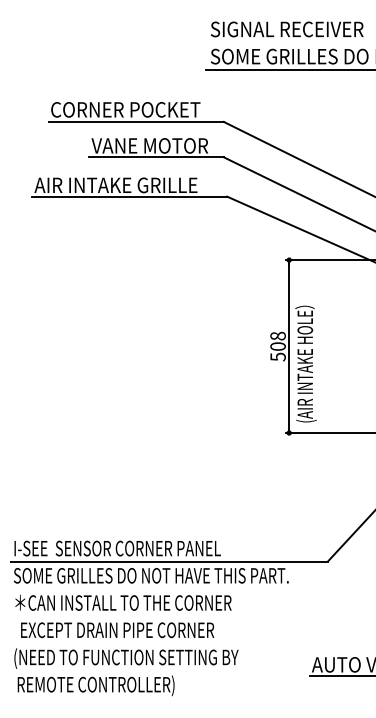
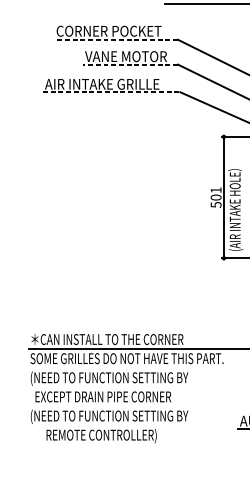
line: (135, 121) -> (115, 39), solid -> dashed
line: (156, 157) -> (130, 64), solid -> dashed
line: (129, 196) -> (111, 92), solid -> dashed
text: (277, 335) -> (215, 189), 508 -> 501
text: (122, 548) -> (106, 339), I-SEE  SENSOR CORNER PANEL -> ＊CAN INSTALL TO THE CORNER
text: (126, 603) -> (109, 378), ＊CAN INSTALL TO THE CORNER -> (NEED TO FUNCTION SETTING BY
text: (95, 685) -> (101, 435), moved

